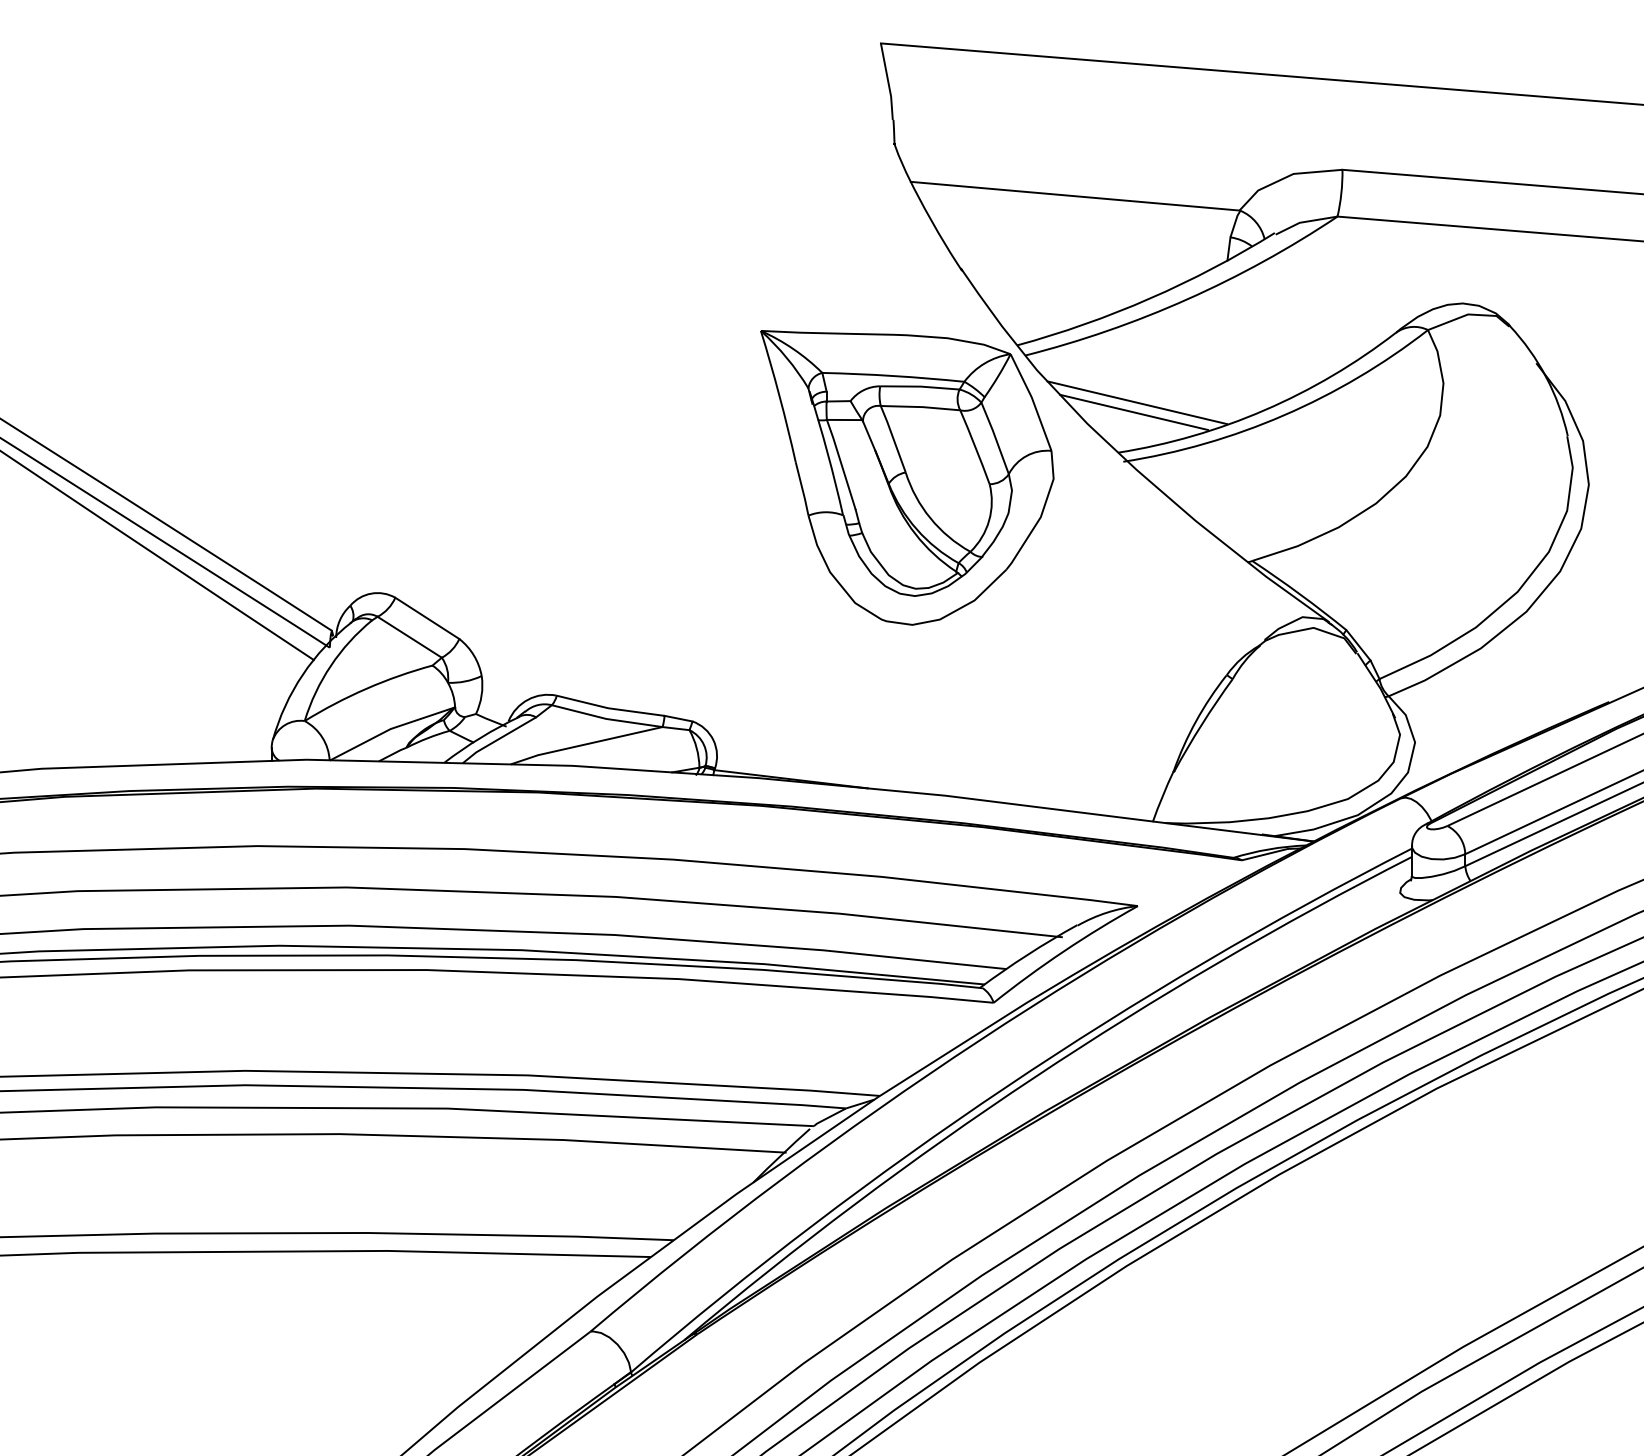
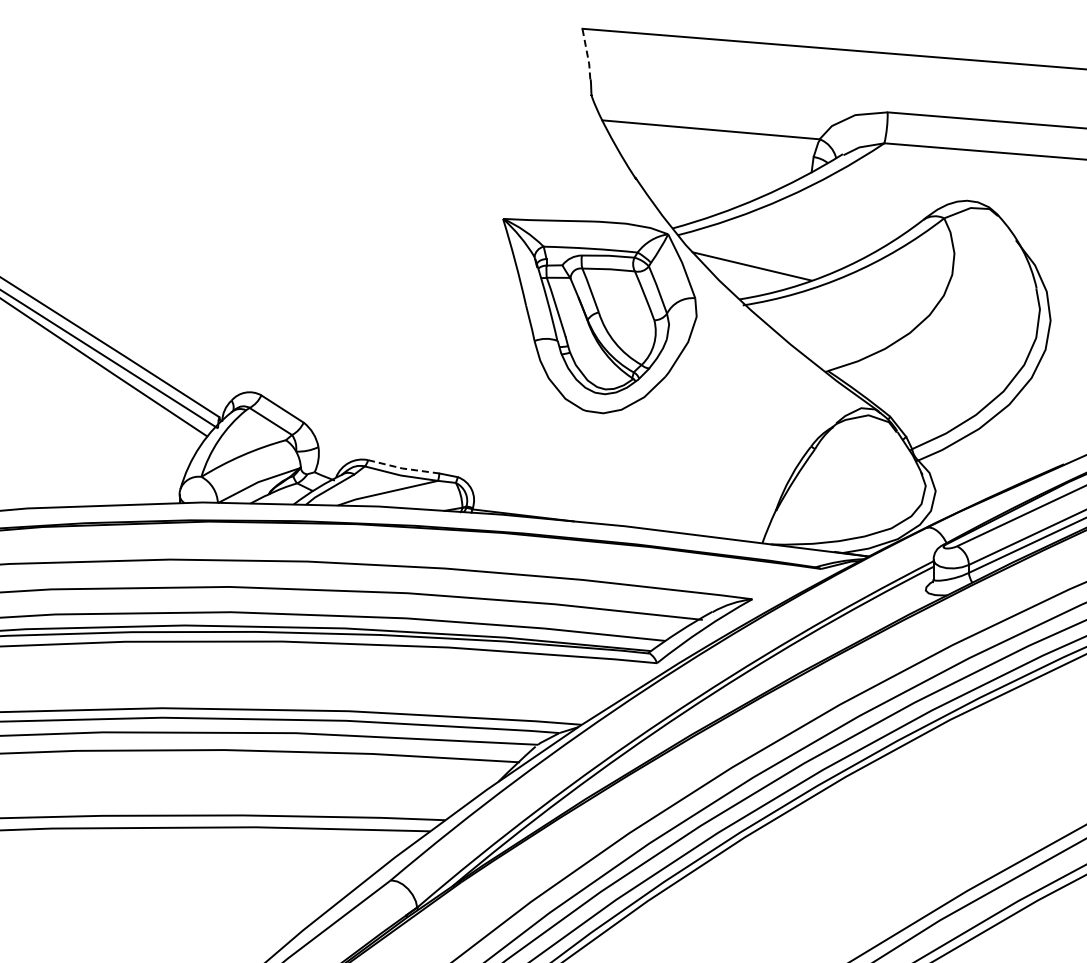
line: (888, 82) -> (587, 54), solid -> dashed
line: (1133, 411) -> (749, 272), removed
line: (610, 708) -> (403, 468), solid -> dashed

